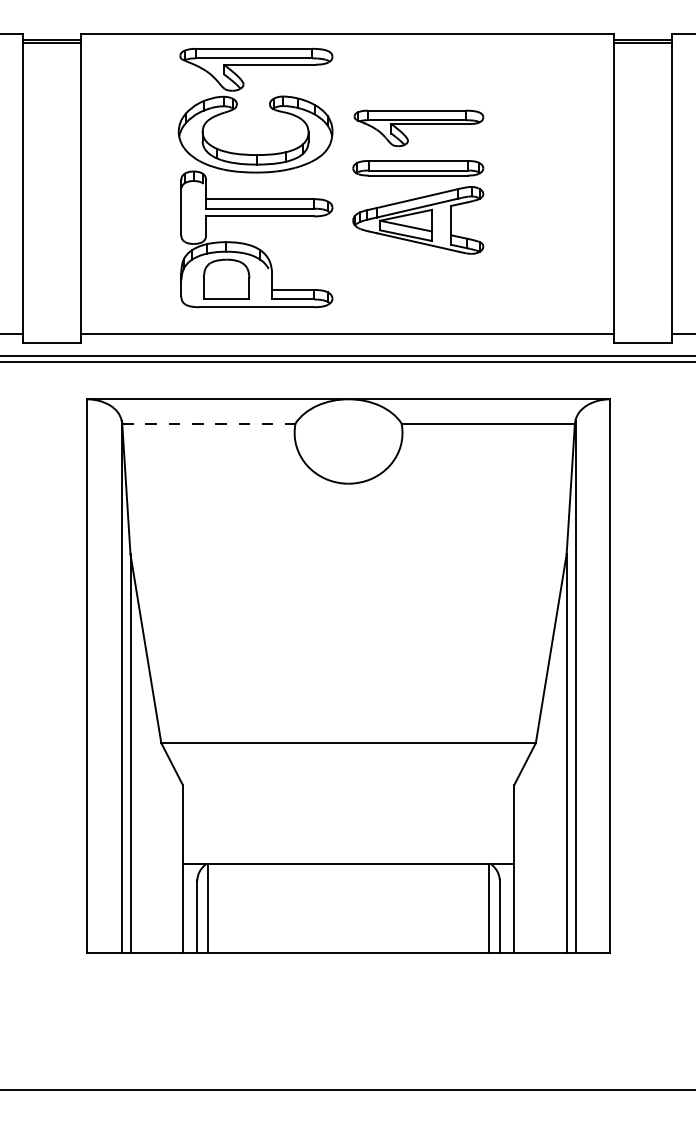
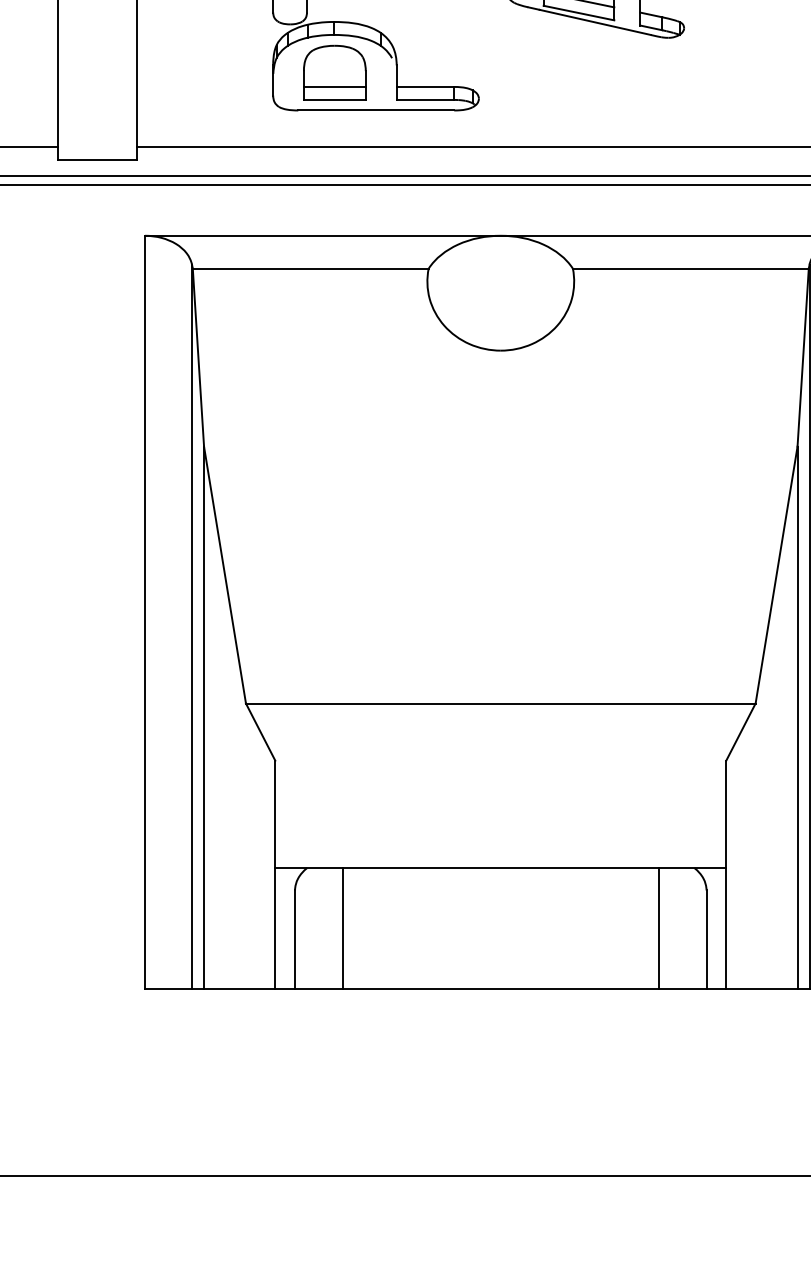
line: (226, 289) -> (334, 86), added
line: (208, 423) -> (310, 268), dashed -> solid
line: (208, 908) -> (342, 928), moved
line: (488, 908) -> (658, 928), moved

